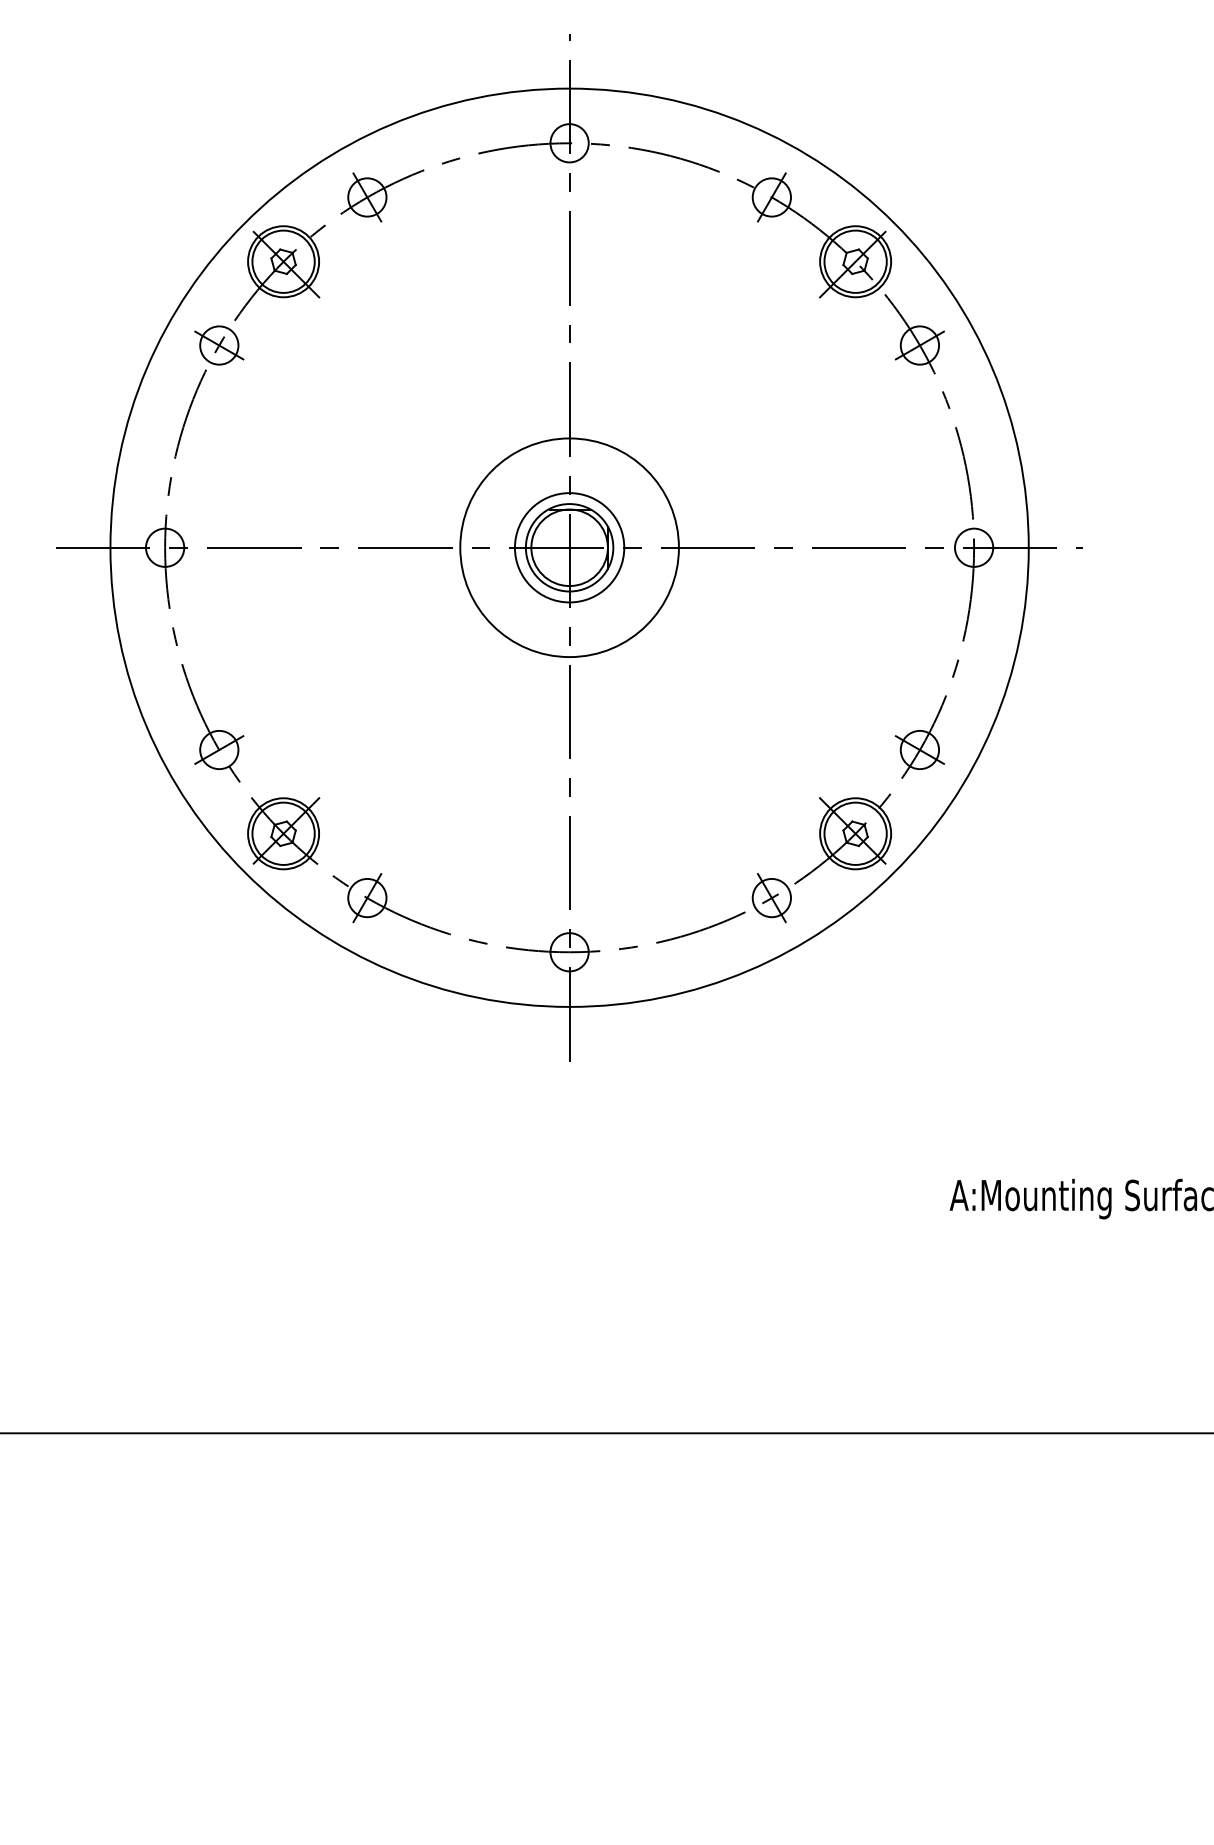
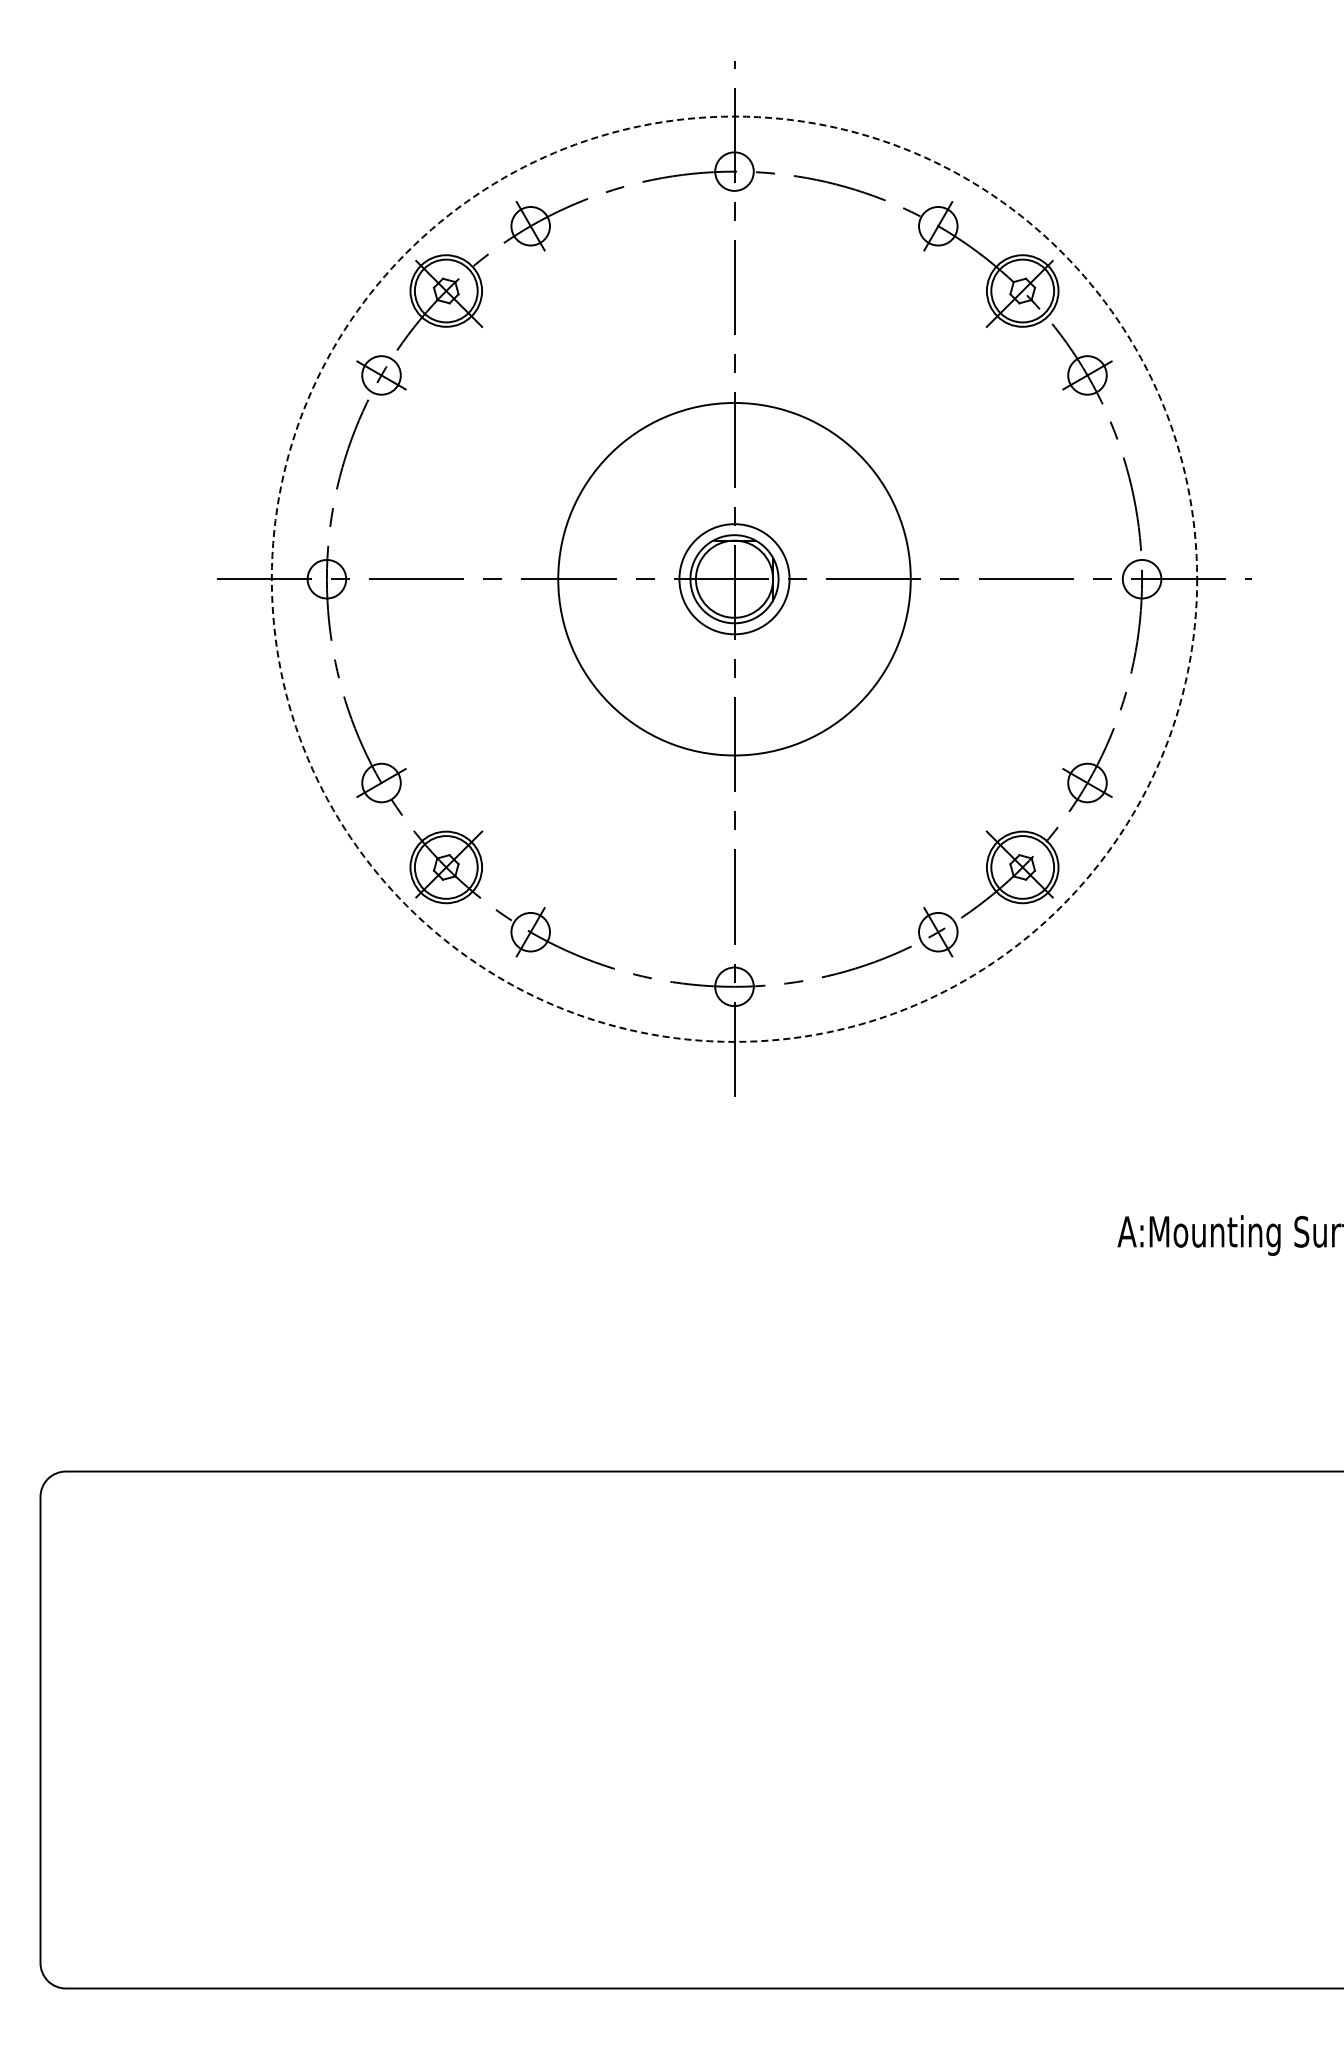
circle: (569, 547) -> (734, 578), solid -> dashed
circle: (569, 548) -> (734, 579), size x1.6

